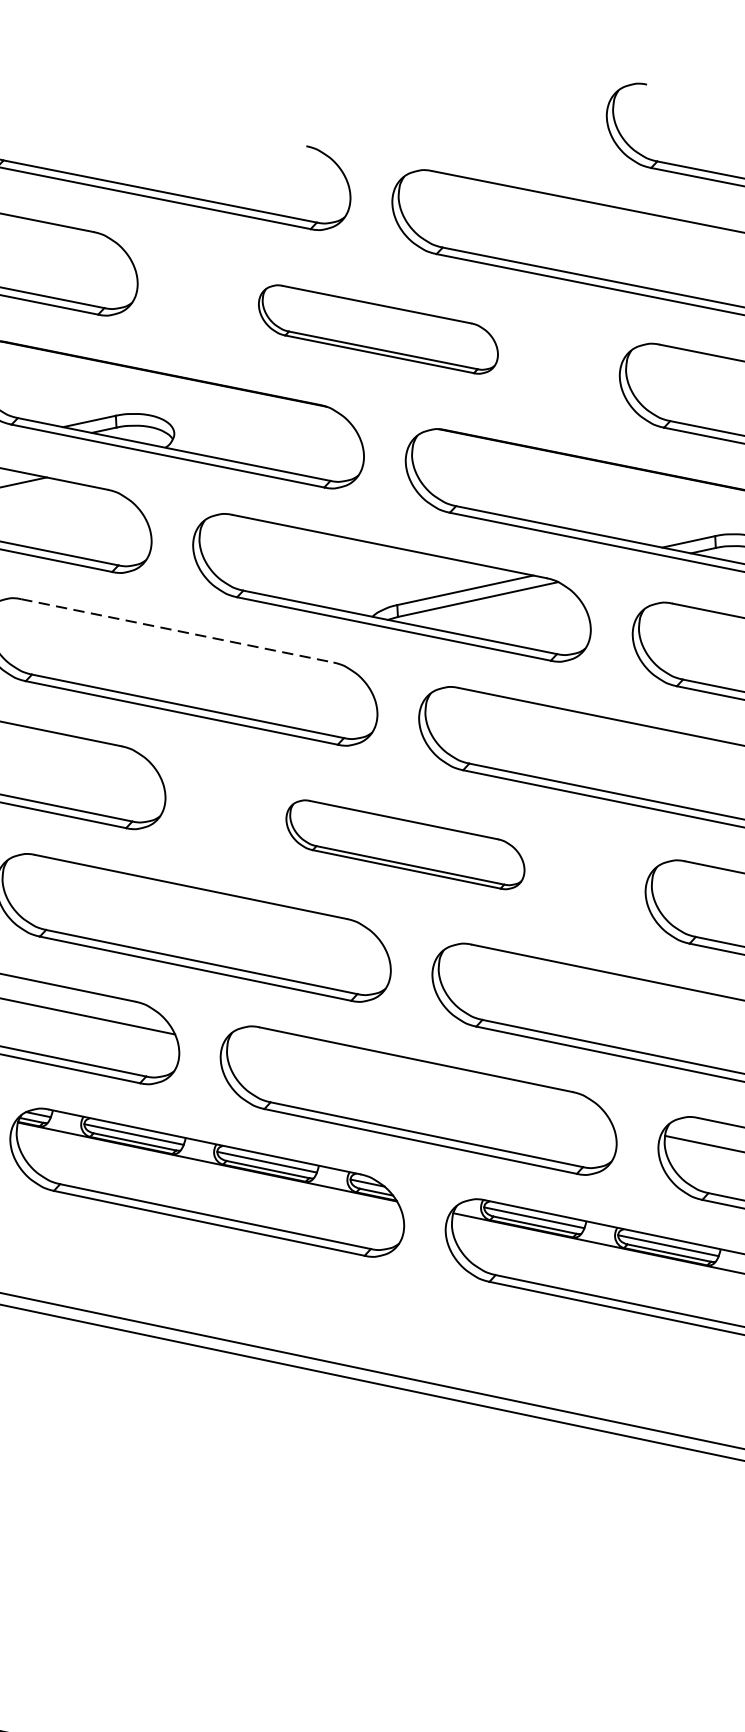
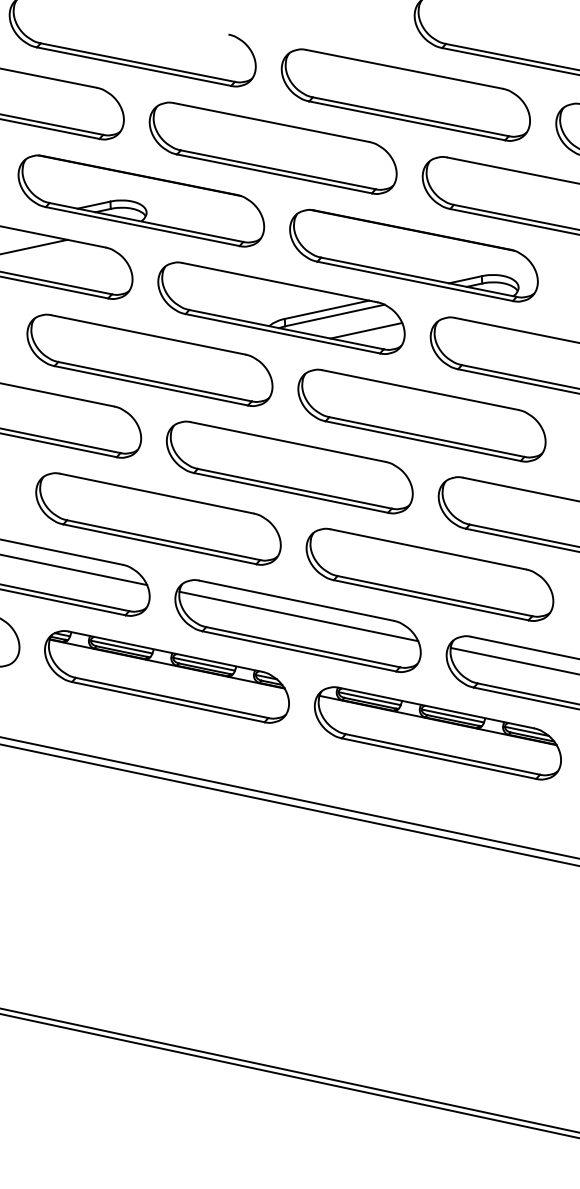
part: (377, 328) -> (272, 147), size x1.67
line: (529, 623) -> (366, 330), added
line: (177, 630) -> (148, 334), dashed -> solid
part: (404, 844) -> (289, 467), size x1.67
line: (419, 1085) -> (298, 616), added

